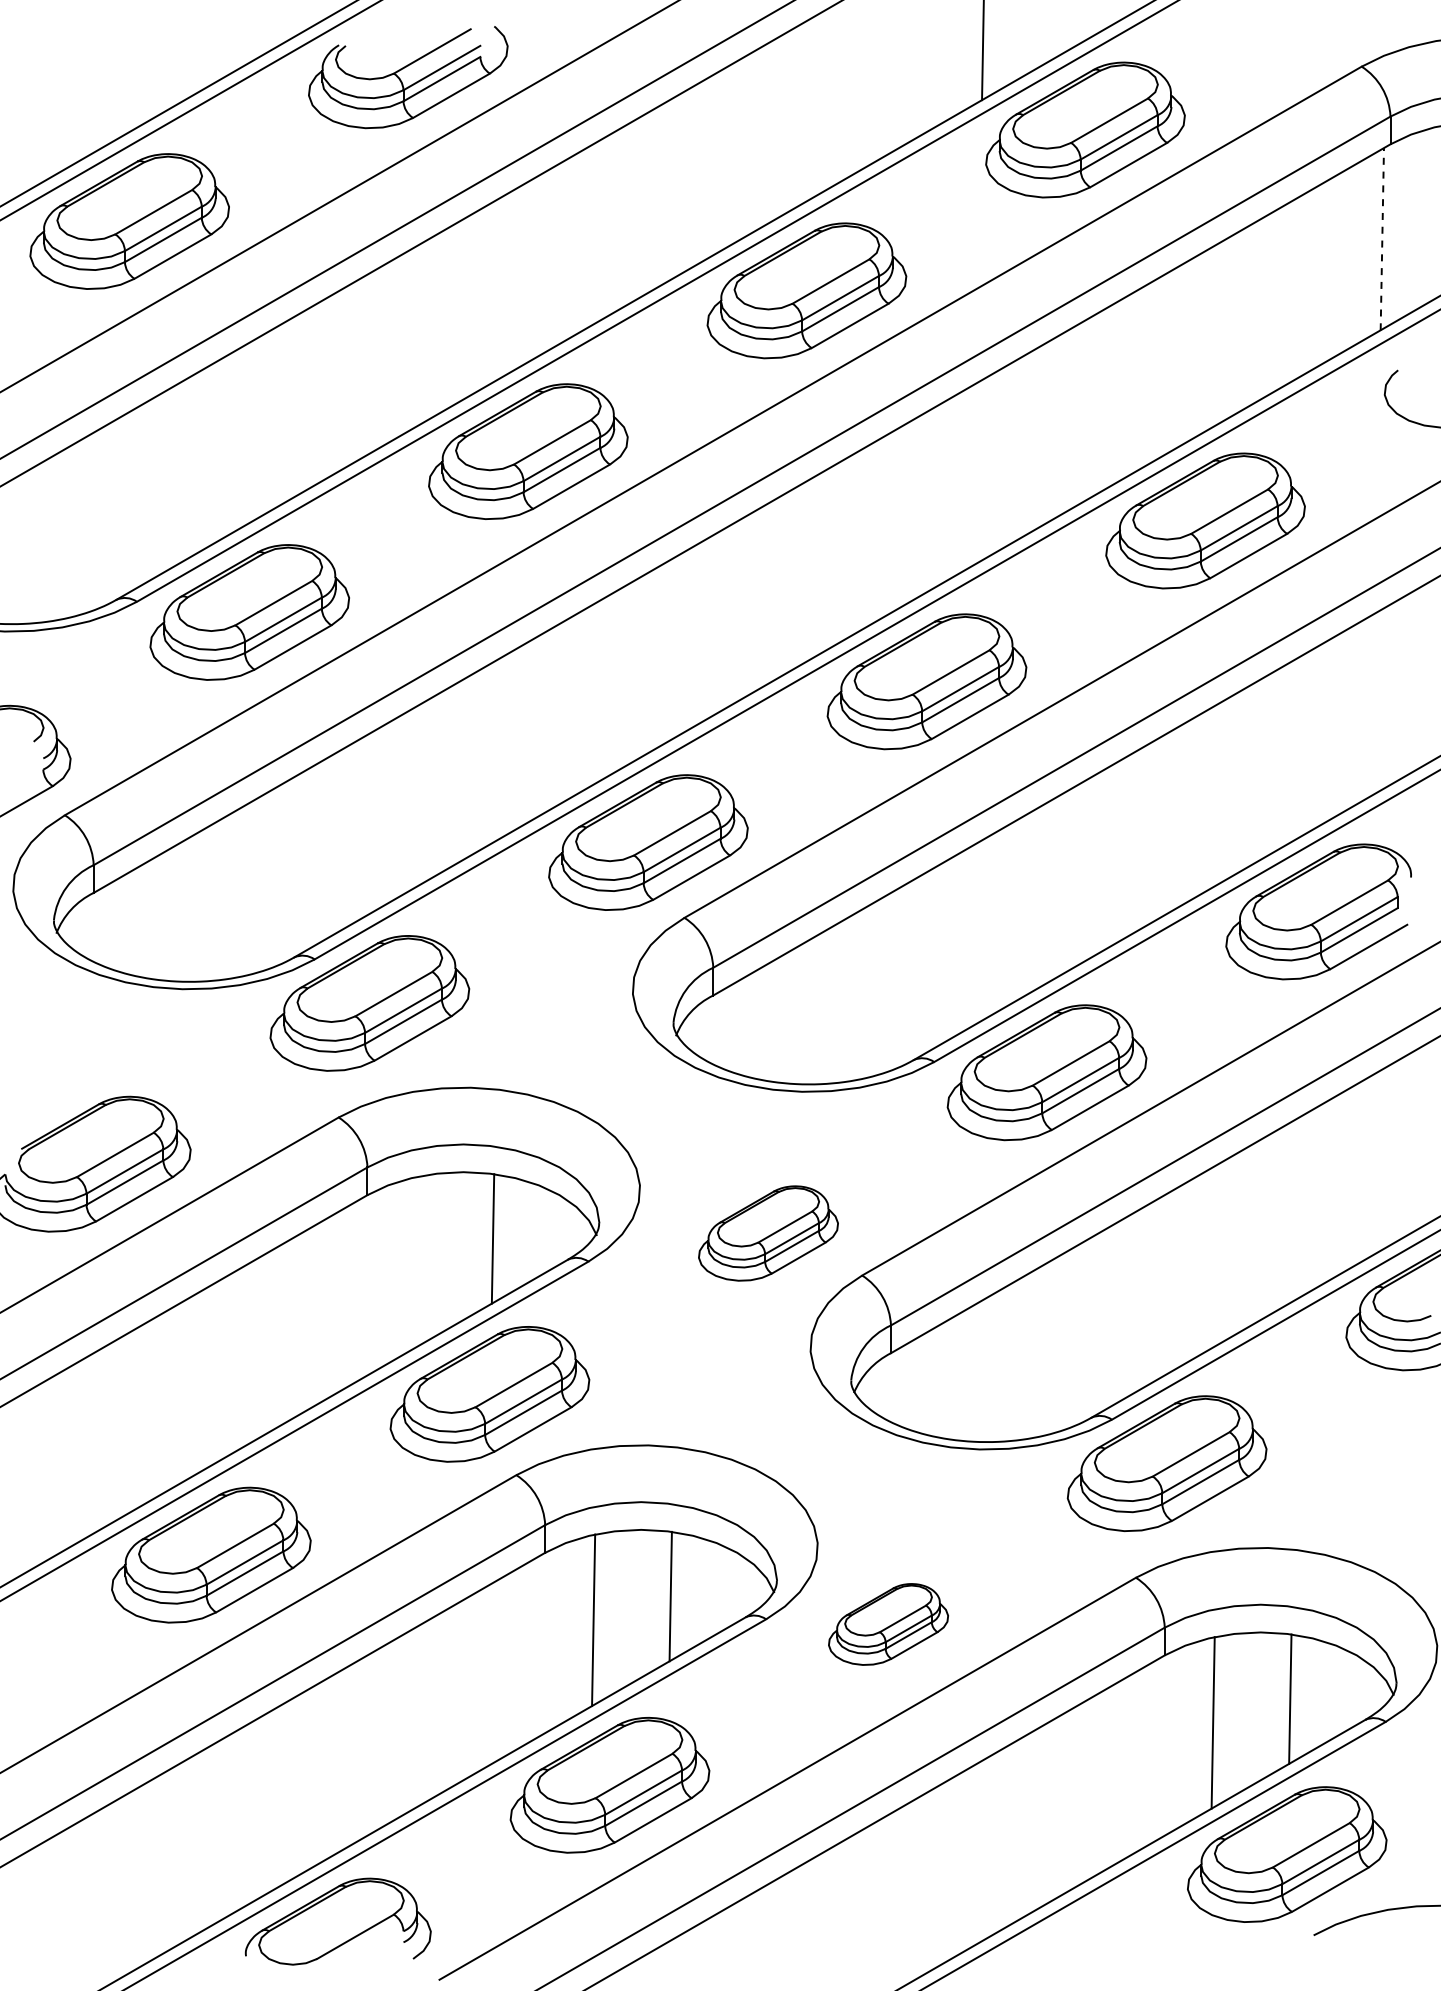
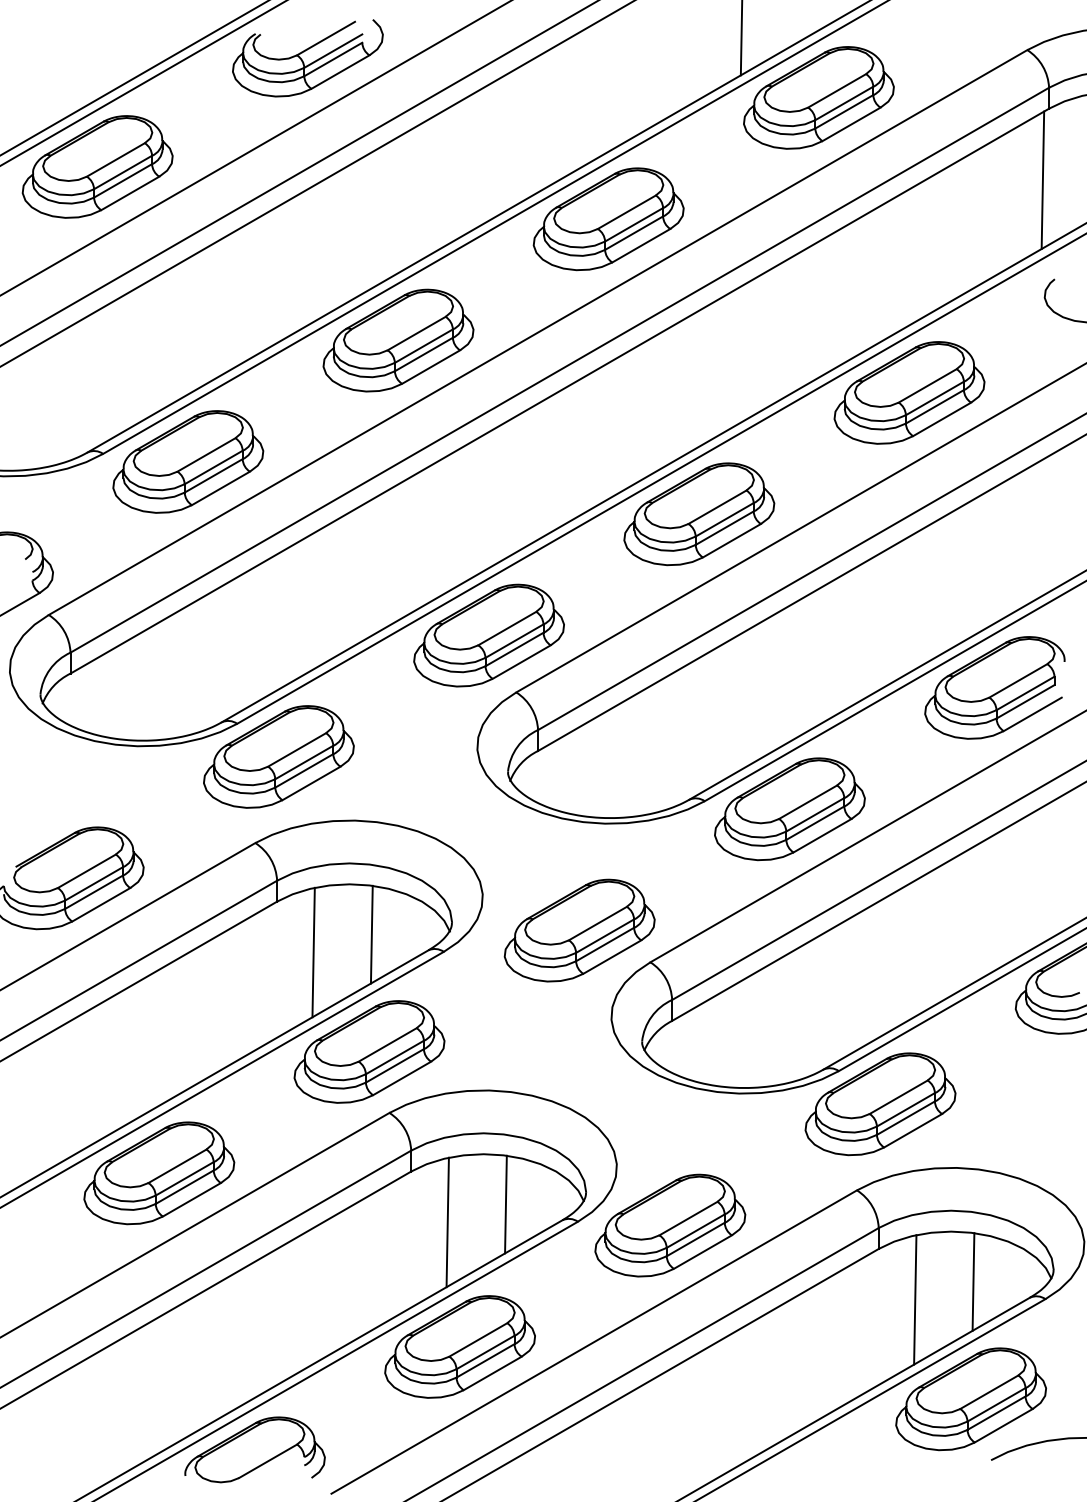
line: (1382, 238) -> (1043, 179), dashed -> solid
part: (768, 1233) -> (579, 930), size x1.43
line: (415, 1262) -> (313, 952), added
part: (888, 1624) -> (670, 1225), size x1.67

